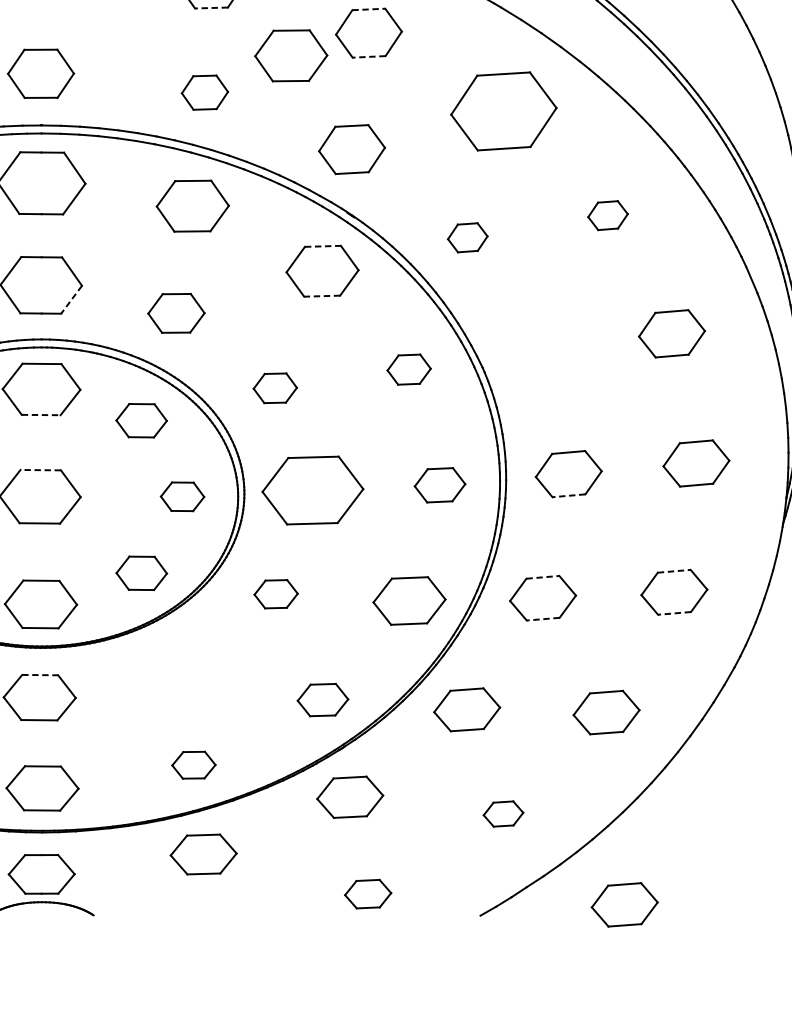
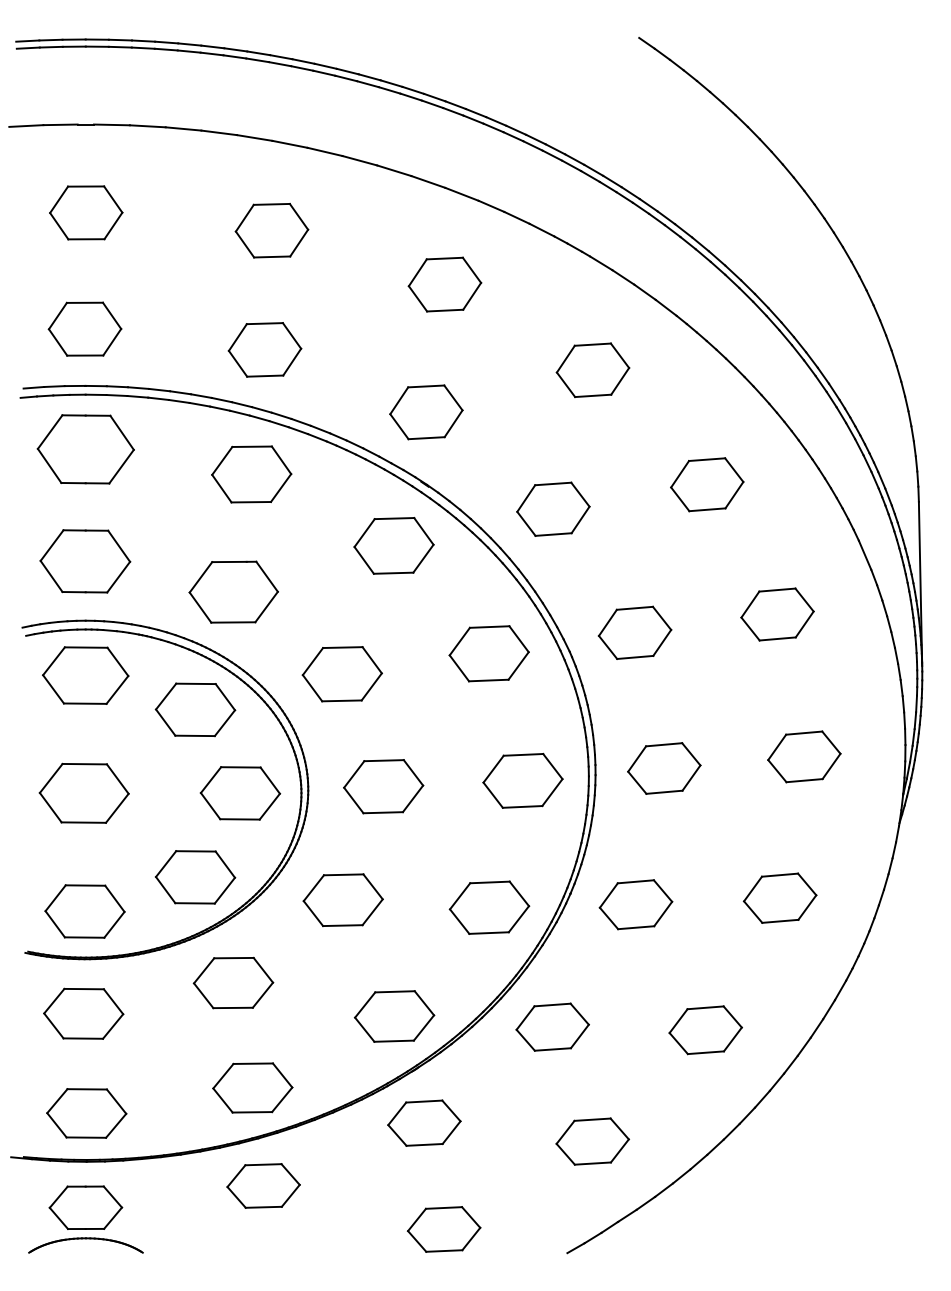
line: (210, 8) -> (271, 257), dashed -> solid
line: (369, 9) -> (445, 258), dashed -> solid
part: (291, 55) -> (359, 309), removed
line: (368, 56) -> (444, 310), dashed -> solid
part: (204, 92) -> (264, 349), size x1.43
part: (503, 110) -> (592, 369), size x0.62
part: (608, 215) -> (707, 484), size x1.67
part: (467, 237) -> (553, 508), size x1.67
line: (322, 246) -> (394, 518), dashed -> solid
line: (322, 296) -> (393, 573), dashed -> solid
line: (71, 300) -> (118, 577), dashed -> solid
part: (176, 312) -> (233, 591), size x1.43
part: (541, 350) -> (634, 632), added
part: (408, 369) -> (488, 653), size x1.67
part: (274, 388) -> (341, 674), size x1.67
line: (41, 414) -> (85, 703), dashed -> solid
part: (141, 420) -> (195, 709), size x1.43
line: (40, 470) -> (84, 764), dashed -> solid
part: (439, 485) -> (522, 780), size x1.43
part: (312, 490) -> (383, 786), size x0.71
line: (568, 495) -> (663, 792), dashed -> solid
part: (182, 496) -> (240, 793), size x1.67
line: (674, 571) -> (780, 875), dashed -> solid
part: (141, 573) -> (195, 877), size x1.43
line: (543, 577) -> (636, 881), dashed -> solid
part: (275, 594) -> (342, 900), size x1.67
line: (673, 613) -> (779, 921), dashed -> solid
line: (542, 618) -> (635, 927), dashed -> solid
part: (176, 669) -> (233, 982), added
line: (40, 675) -> (84, 989), dashed -> solid
part: (322, 700) -> (394, 1016), size x1.43
part: (193, 764) -> (252, 1087), size x1.67
part: (503, 813) -> (592, 1141), size x1.67
part: (367, 894) -> (443, 1229), size x1.43
part: (624, 905) -> (725, 1241), removed

